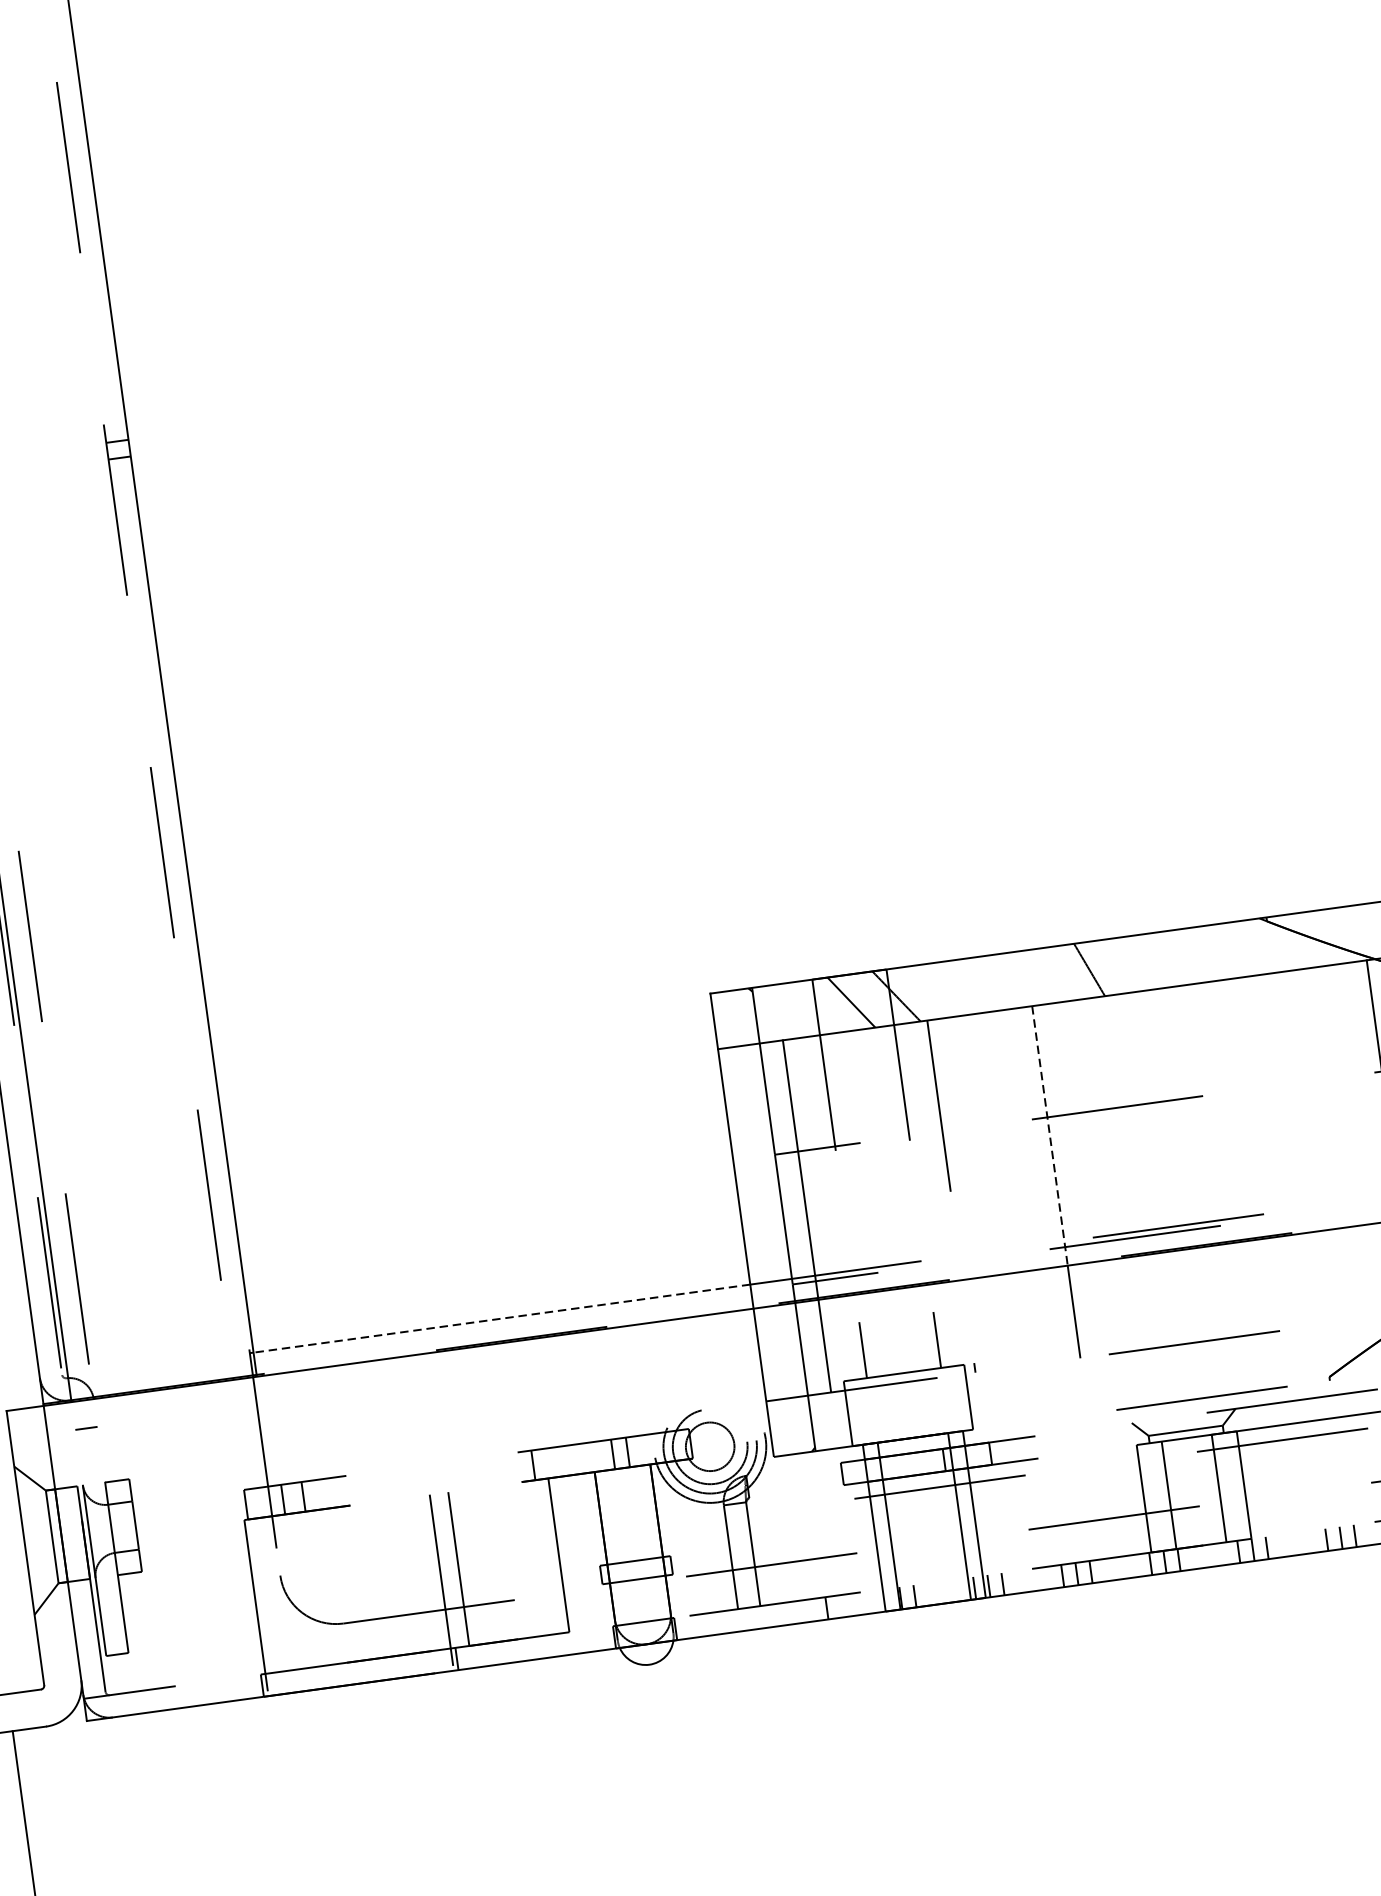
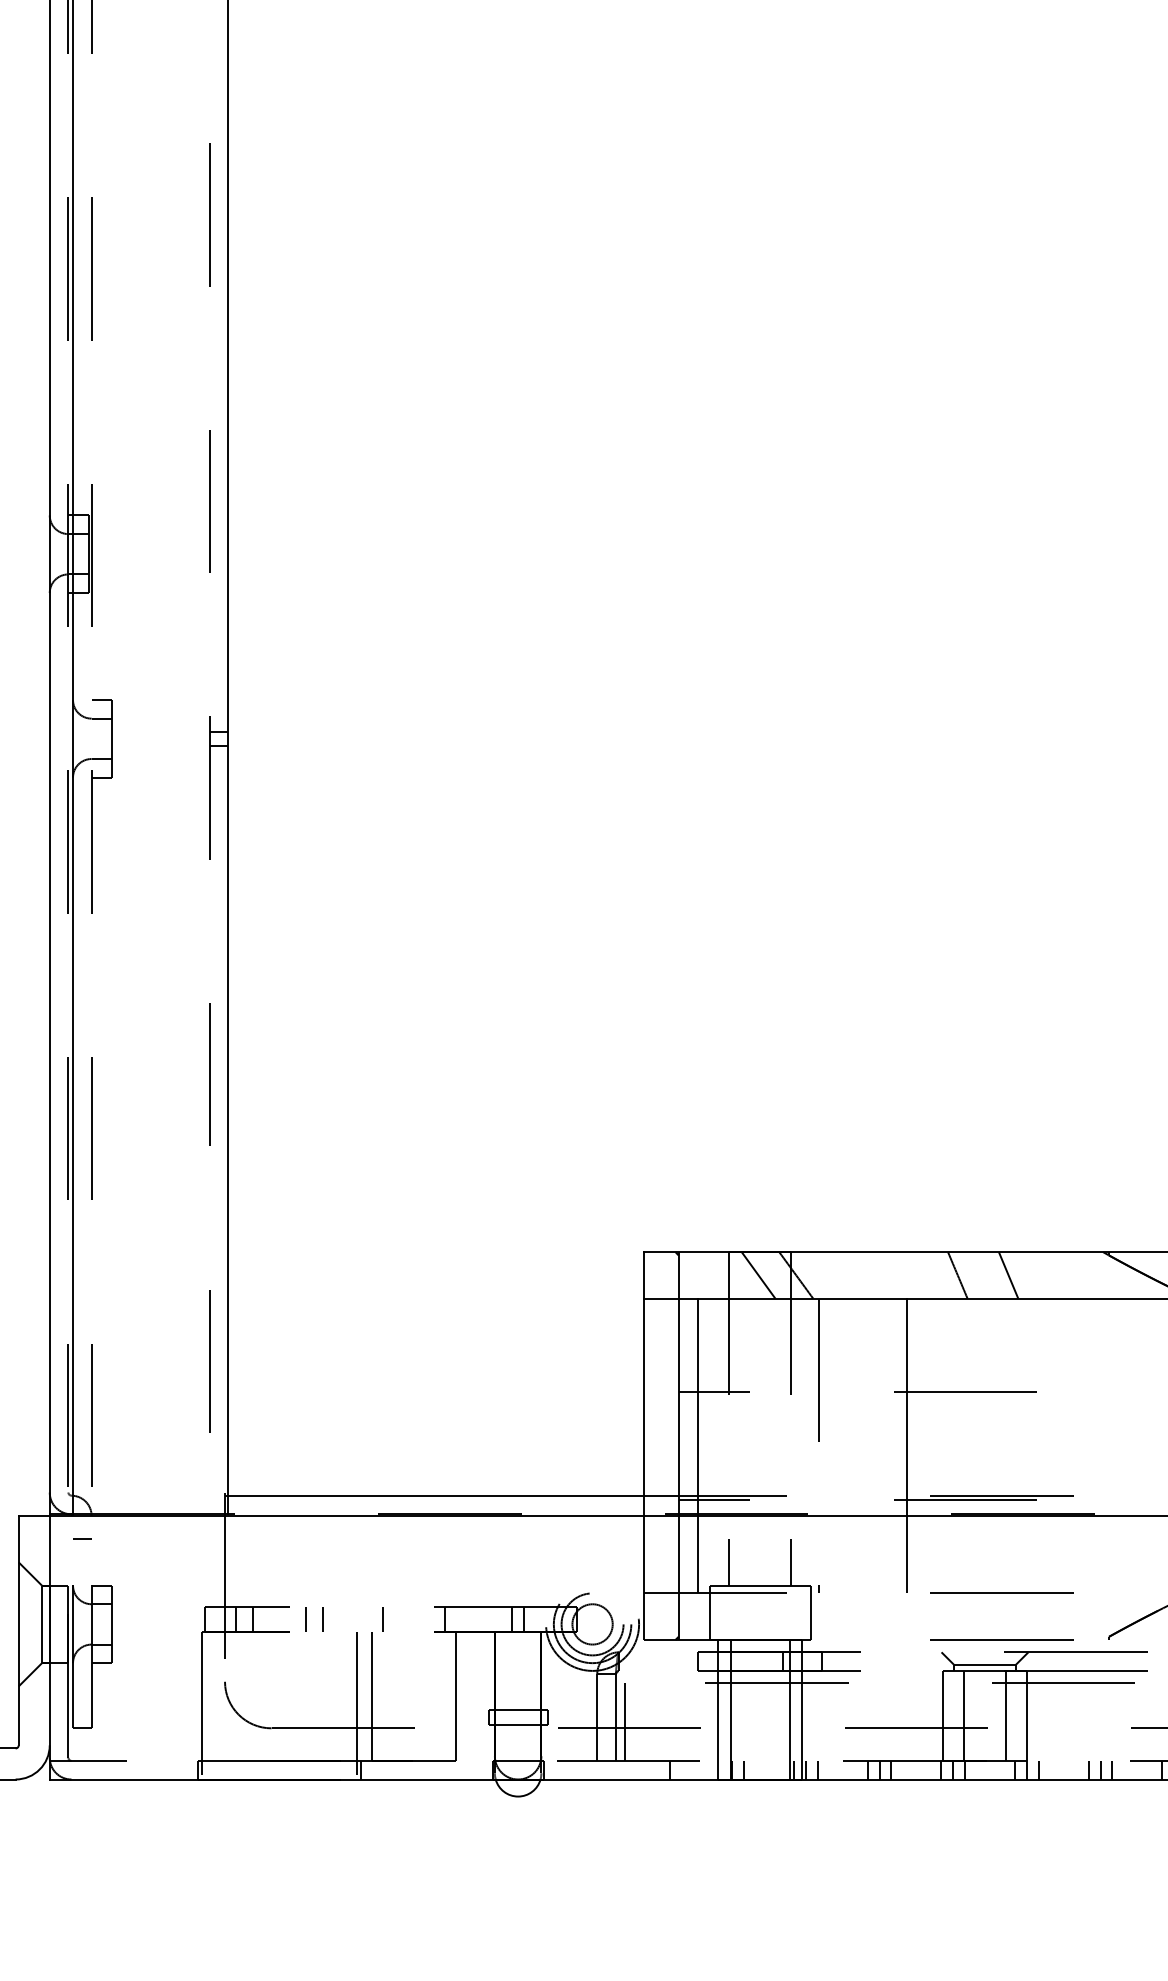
line: (1150, 961) -> (1008, 1275), added
line: (1049, 1136) -> (906, 1407), dashed -> solid
line: (501, 1318) -> (435, 1495), dashed -> solid
line: (459, 1475) -> (383, 1619), added
line: (386, 1485) -> (322, 1619), added
line: (366, 1487) -> (305, 1619), added
line: (765, 1557) -> (625, 1721), added

